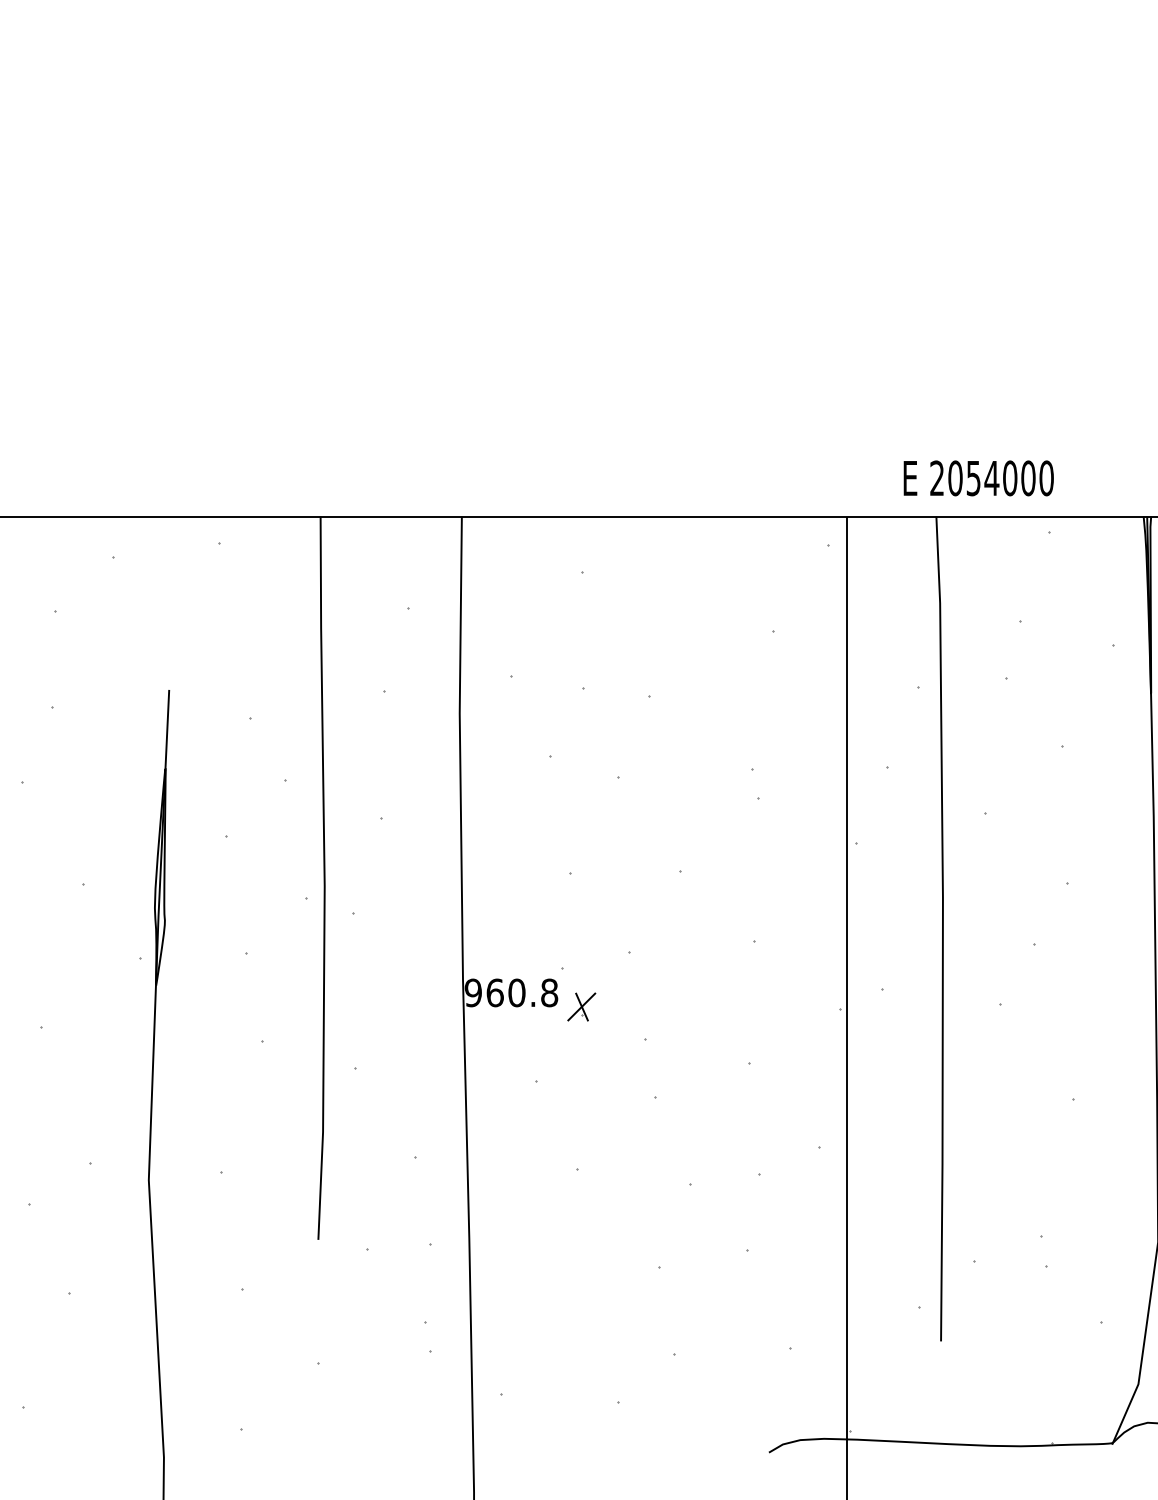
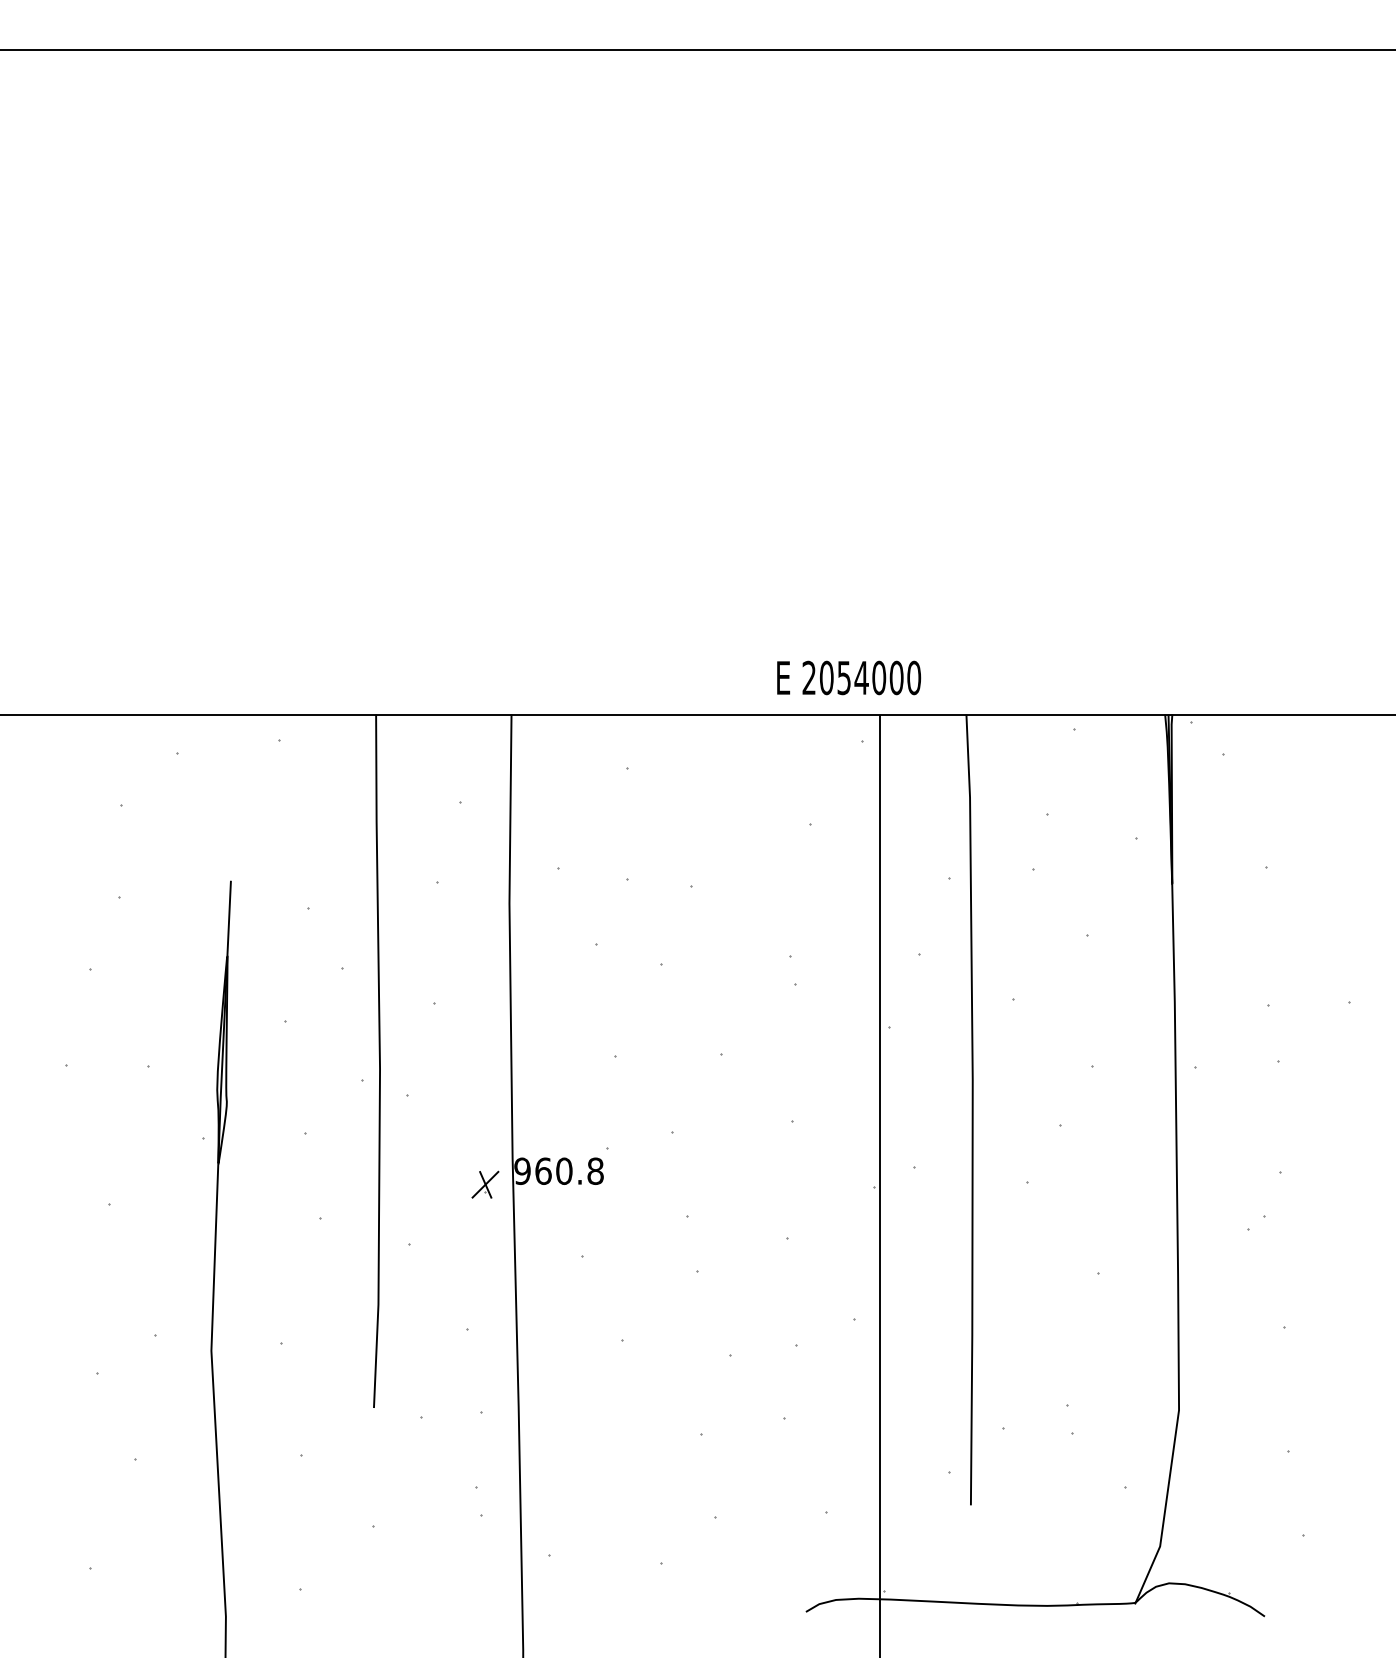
text: (979, 477) -> (849, 677), moved
part: (581, 1006) -> (485, 1184), moved

